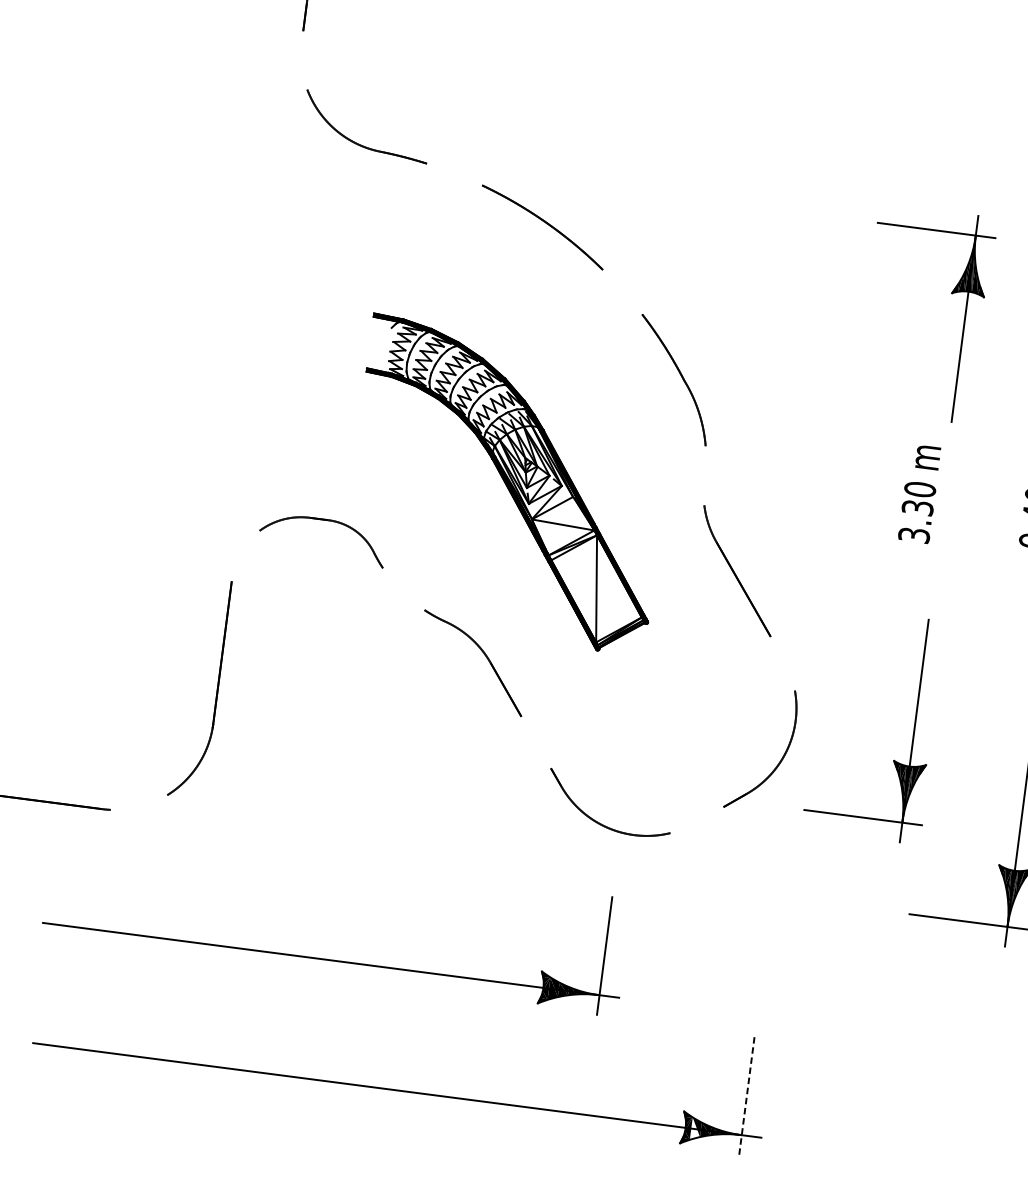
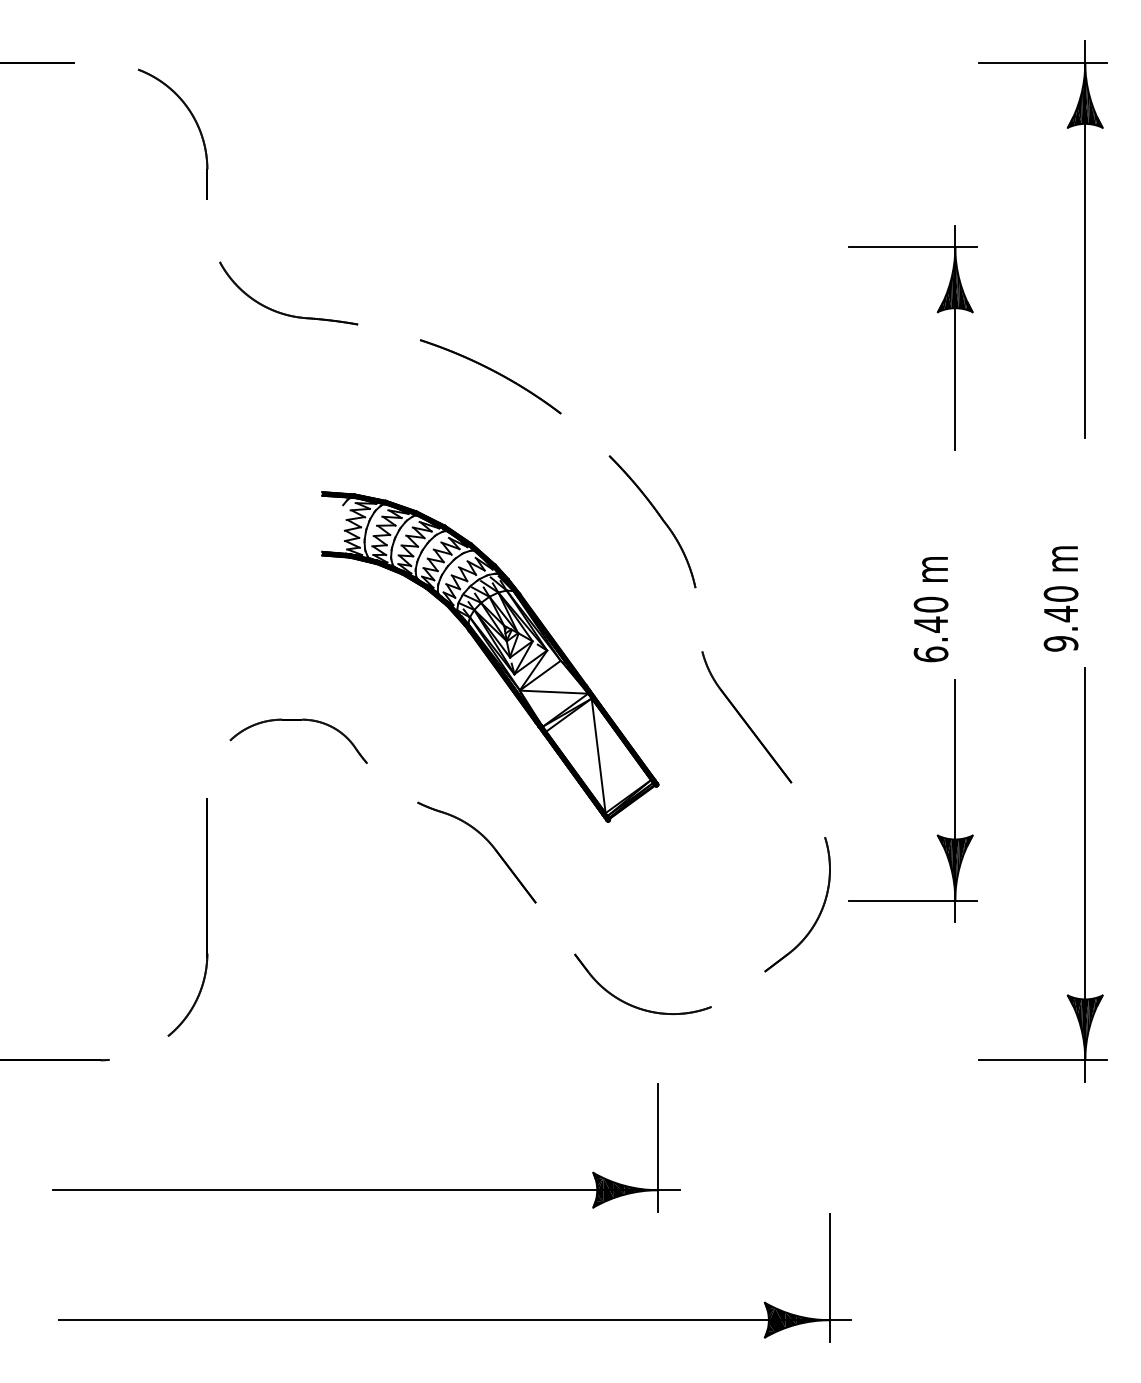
part: (950, 293) -> (936, 312), moved
text: (915, 521) -> (930, 639), 3.30 -> 6.40
part: (913, 730) -> (954, 800), moved
line: (746, 1095) -> (829, 1277), dashed -> solid
fill: (695, 1129) -> (779, 1320), added

